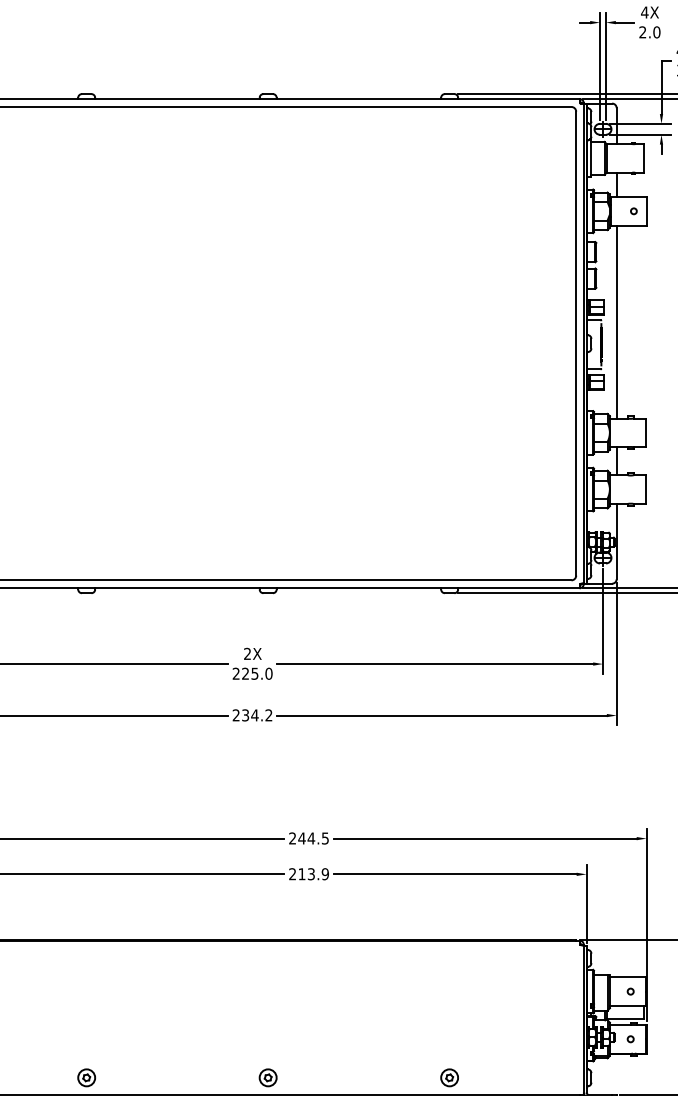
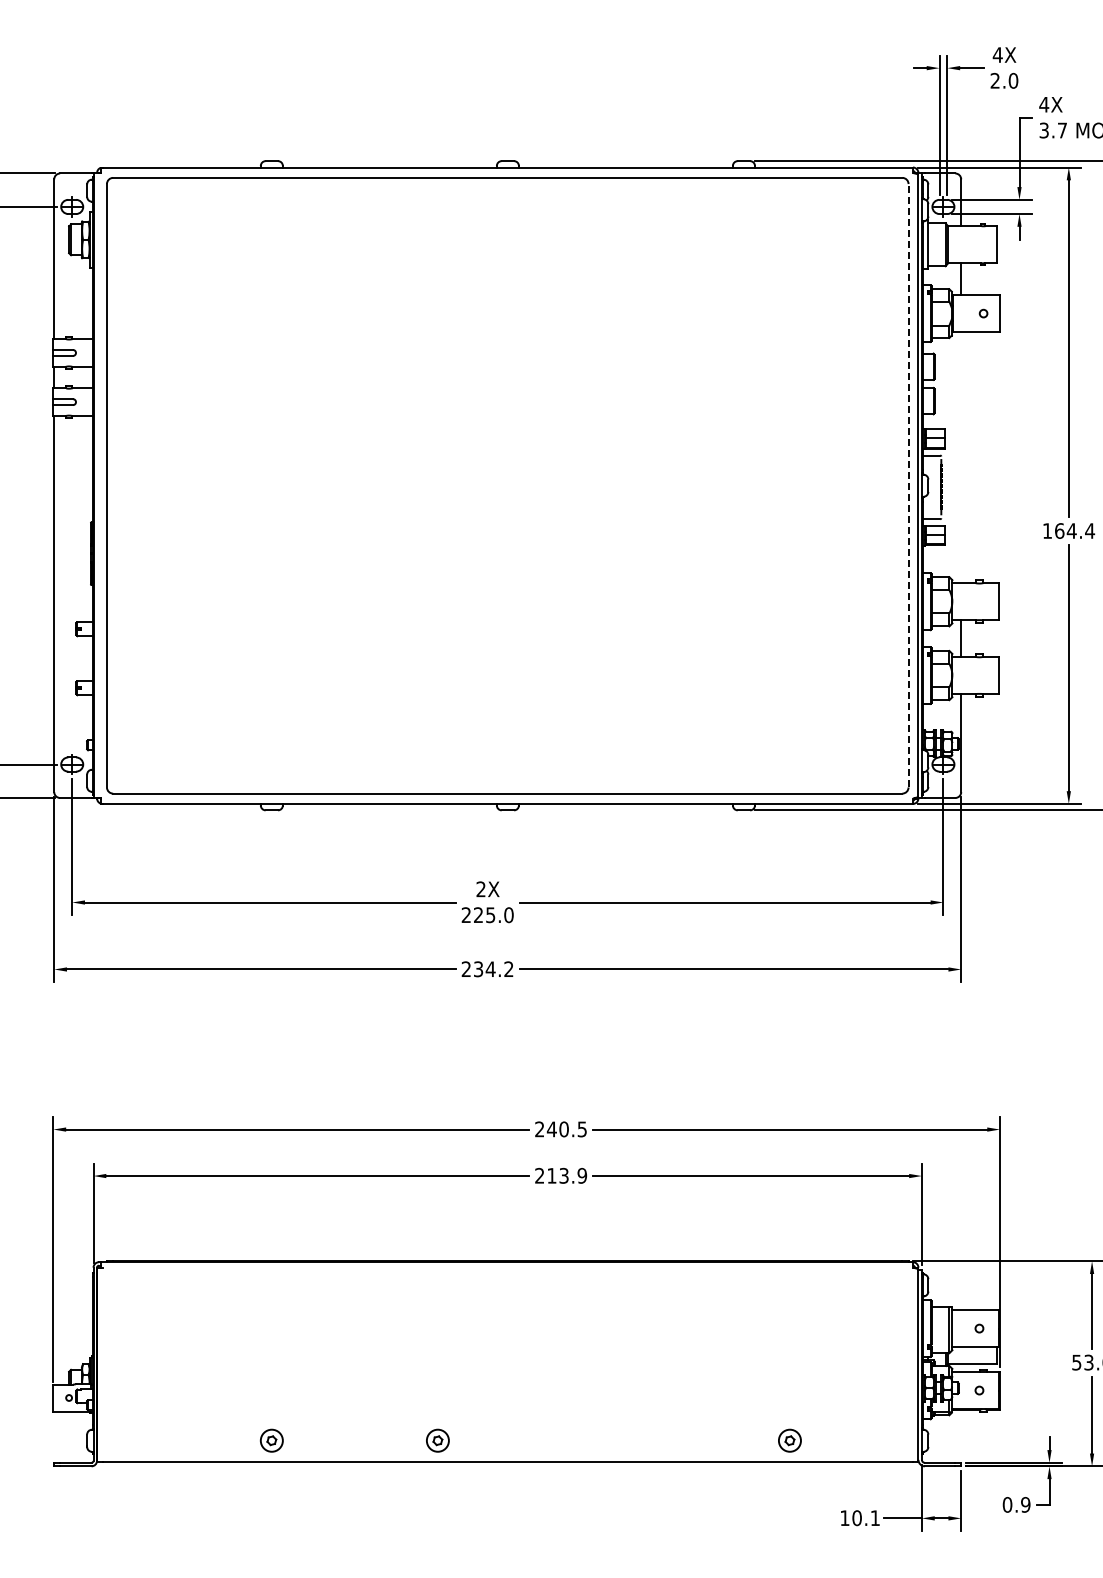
line: (616, 321) -> (961, 457), removed
line: (576, 343) -> (908, 485), solid -> dashed
text: (311, 838) -> (564, 1129), 244.5 -> 240.5
part: (267, 1077) -> (437, 1440), moved
part: (449, 1077) -> (789, 1440), moved

